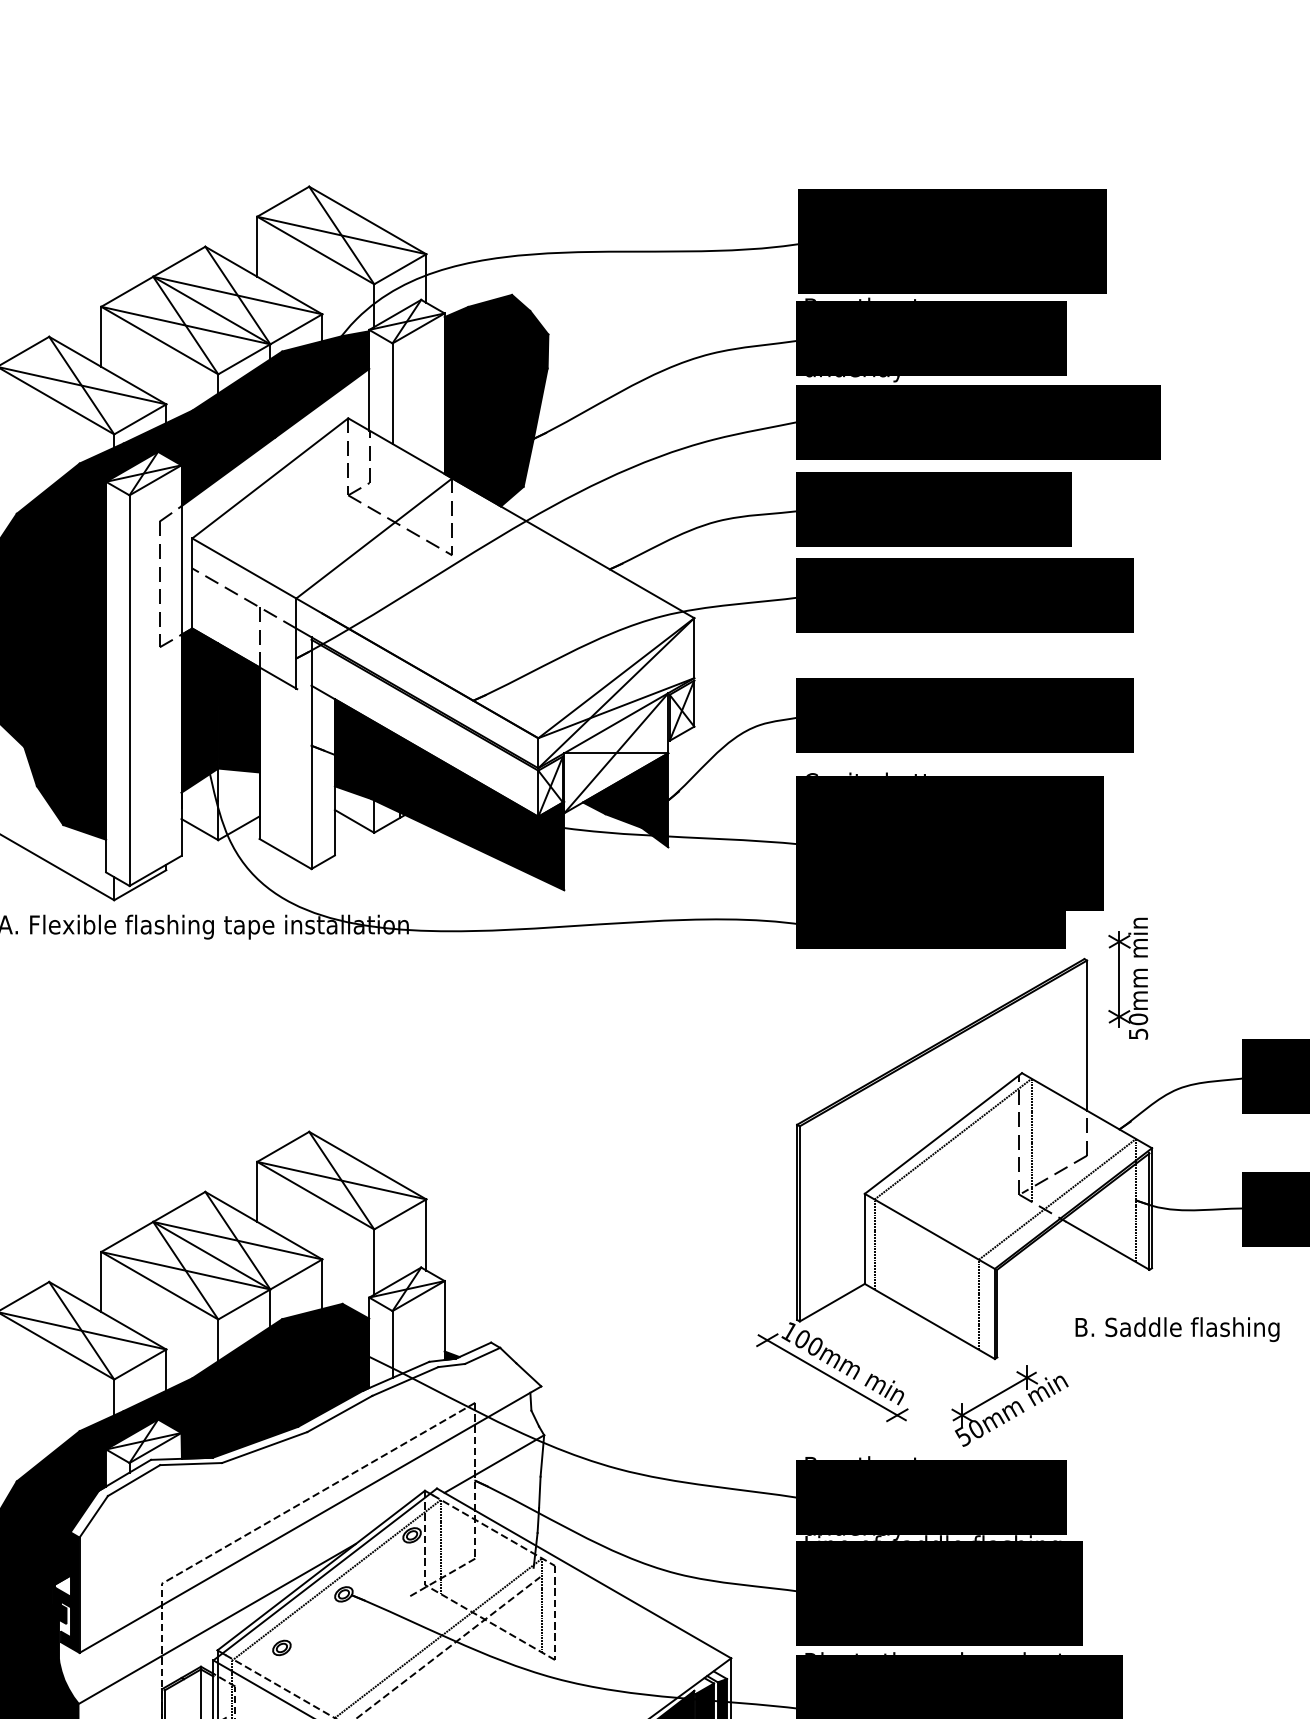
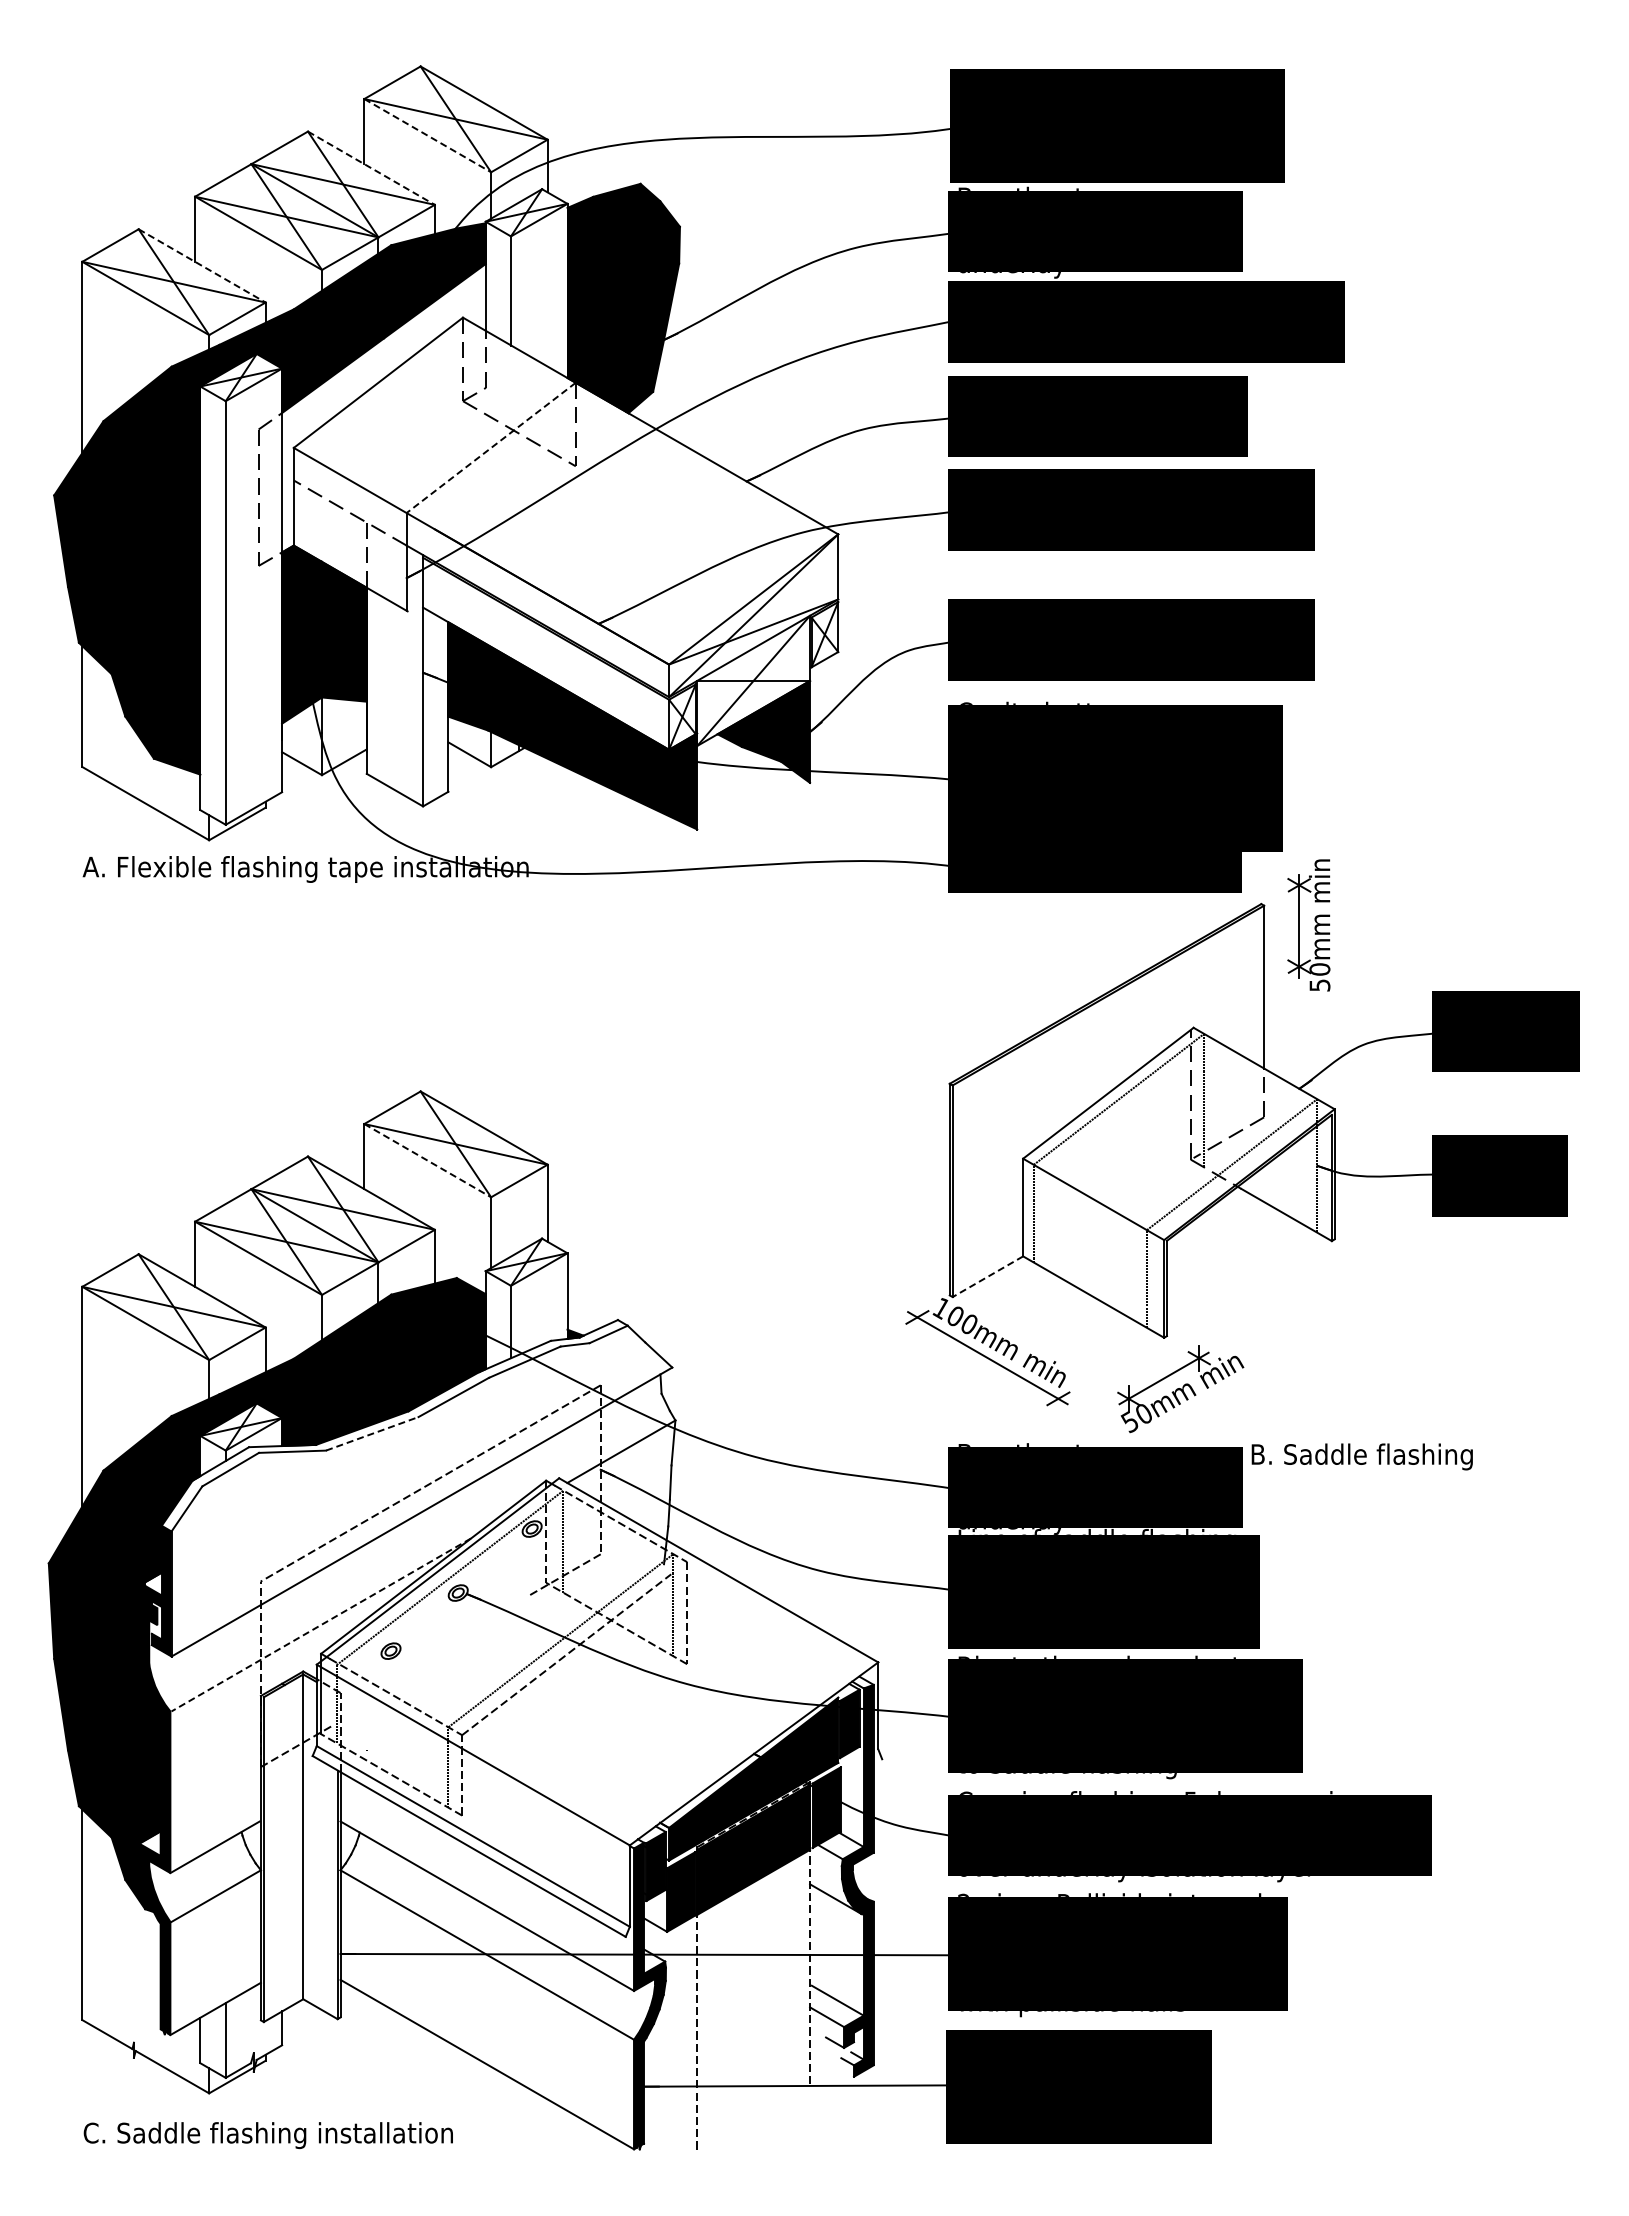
line: (316, 250) -> (428, 135), solid -> dashed
line: (263, 280) -> (371, 168), solid -> dashed
line: (108, 371) -> (202, 266), solid -> dashed
line: (374, 538) -> (491, 447), solid -> dashed
line: (316, 1195) -> (428, 1160), solid -> dashed
line: (831, 1302) -> (987, 1276), solid -> dashed
text: (1176, 1329) -> (1361, 1456), moved
line: (264, 1447) -> (372, 1433), solid -> dashed
line: (217, 1623) -> (321, 1624), solid -> dashed

